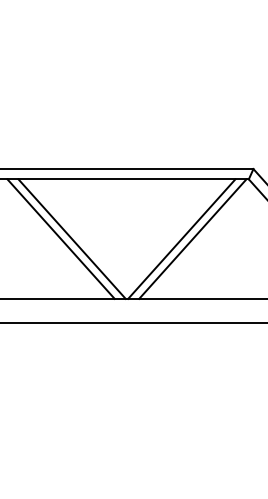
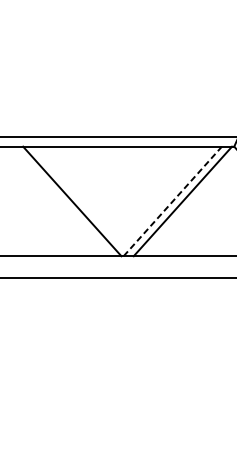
line: (60, 238) -> (61, 200), removed
line: (182, 238) -> (173, 200), solid -> dashed

